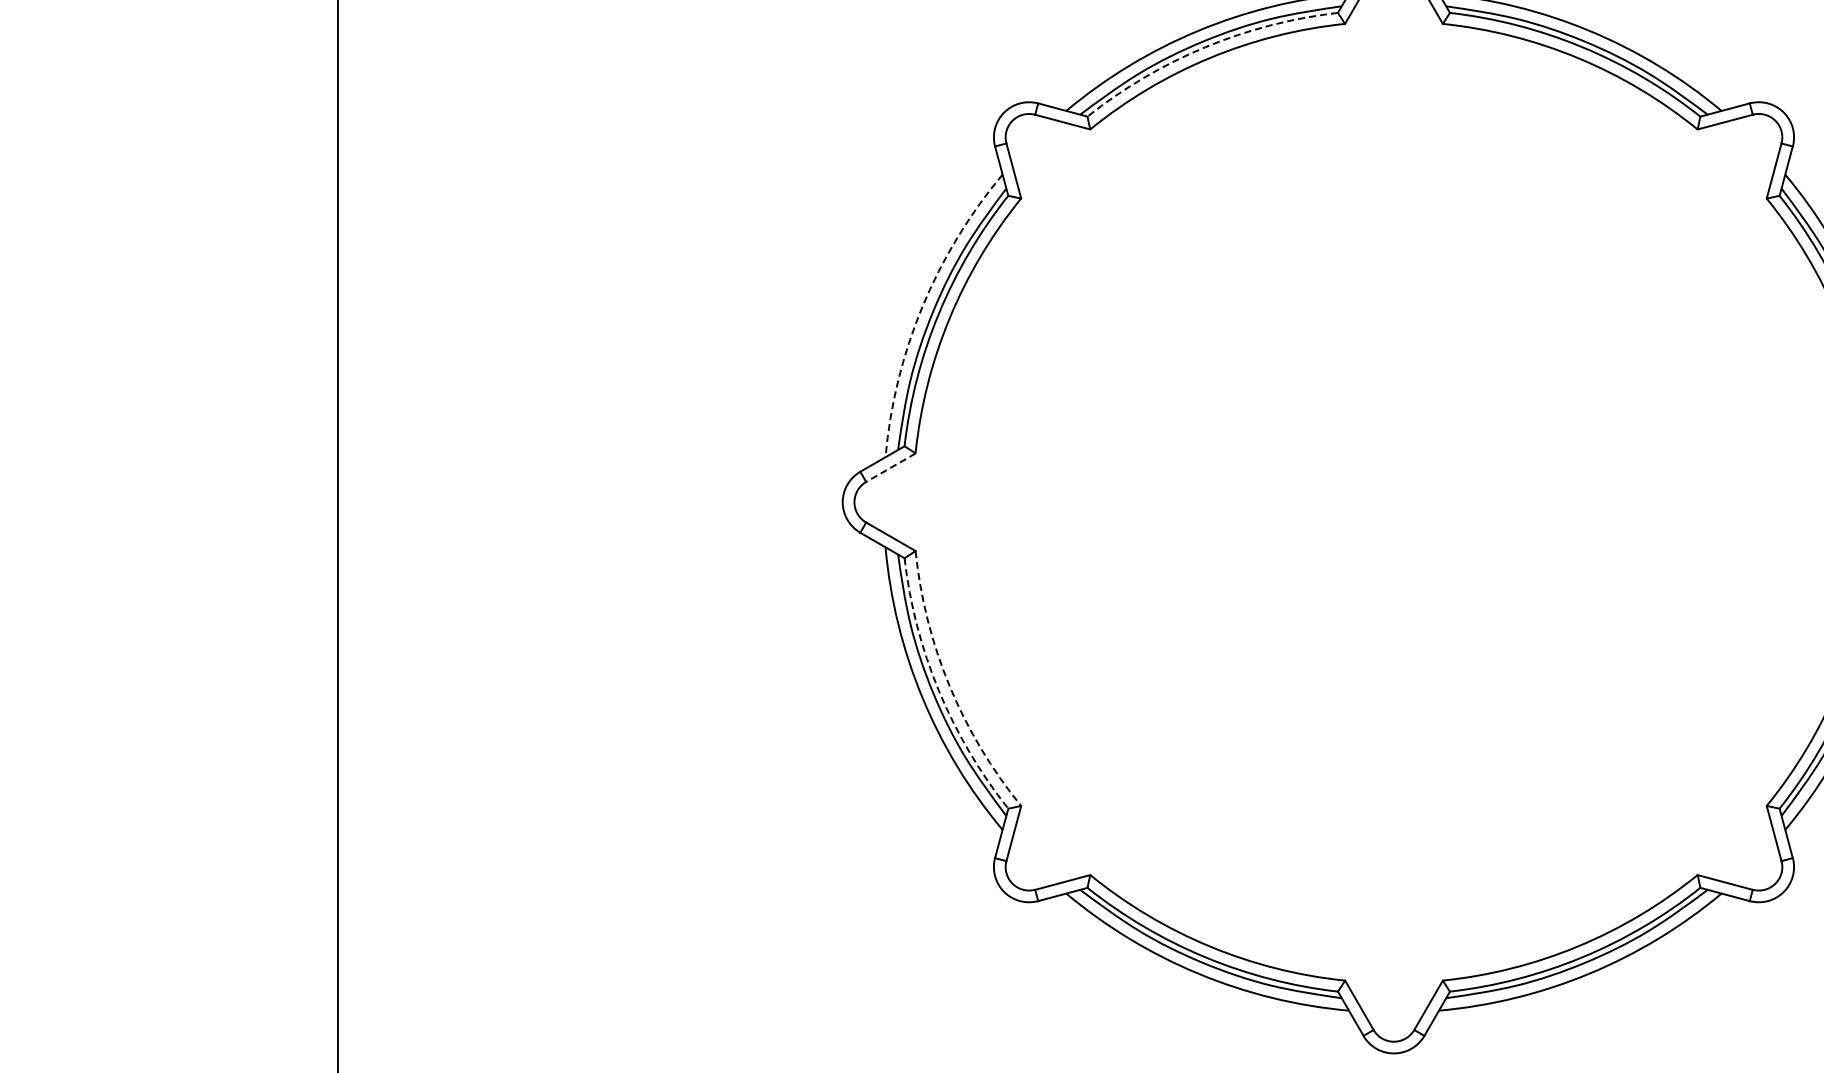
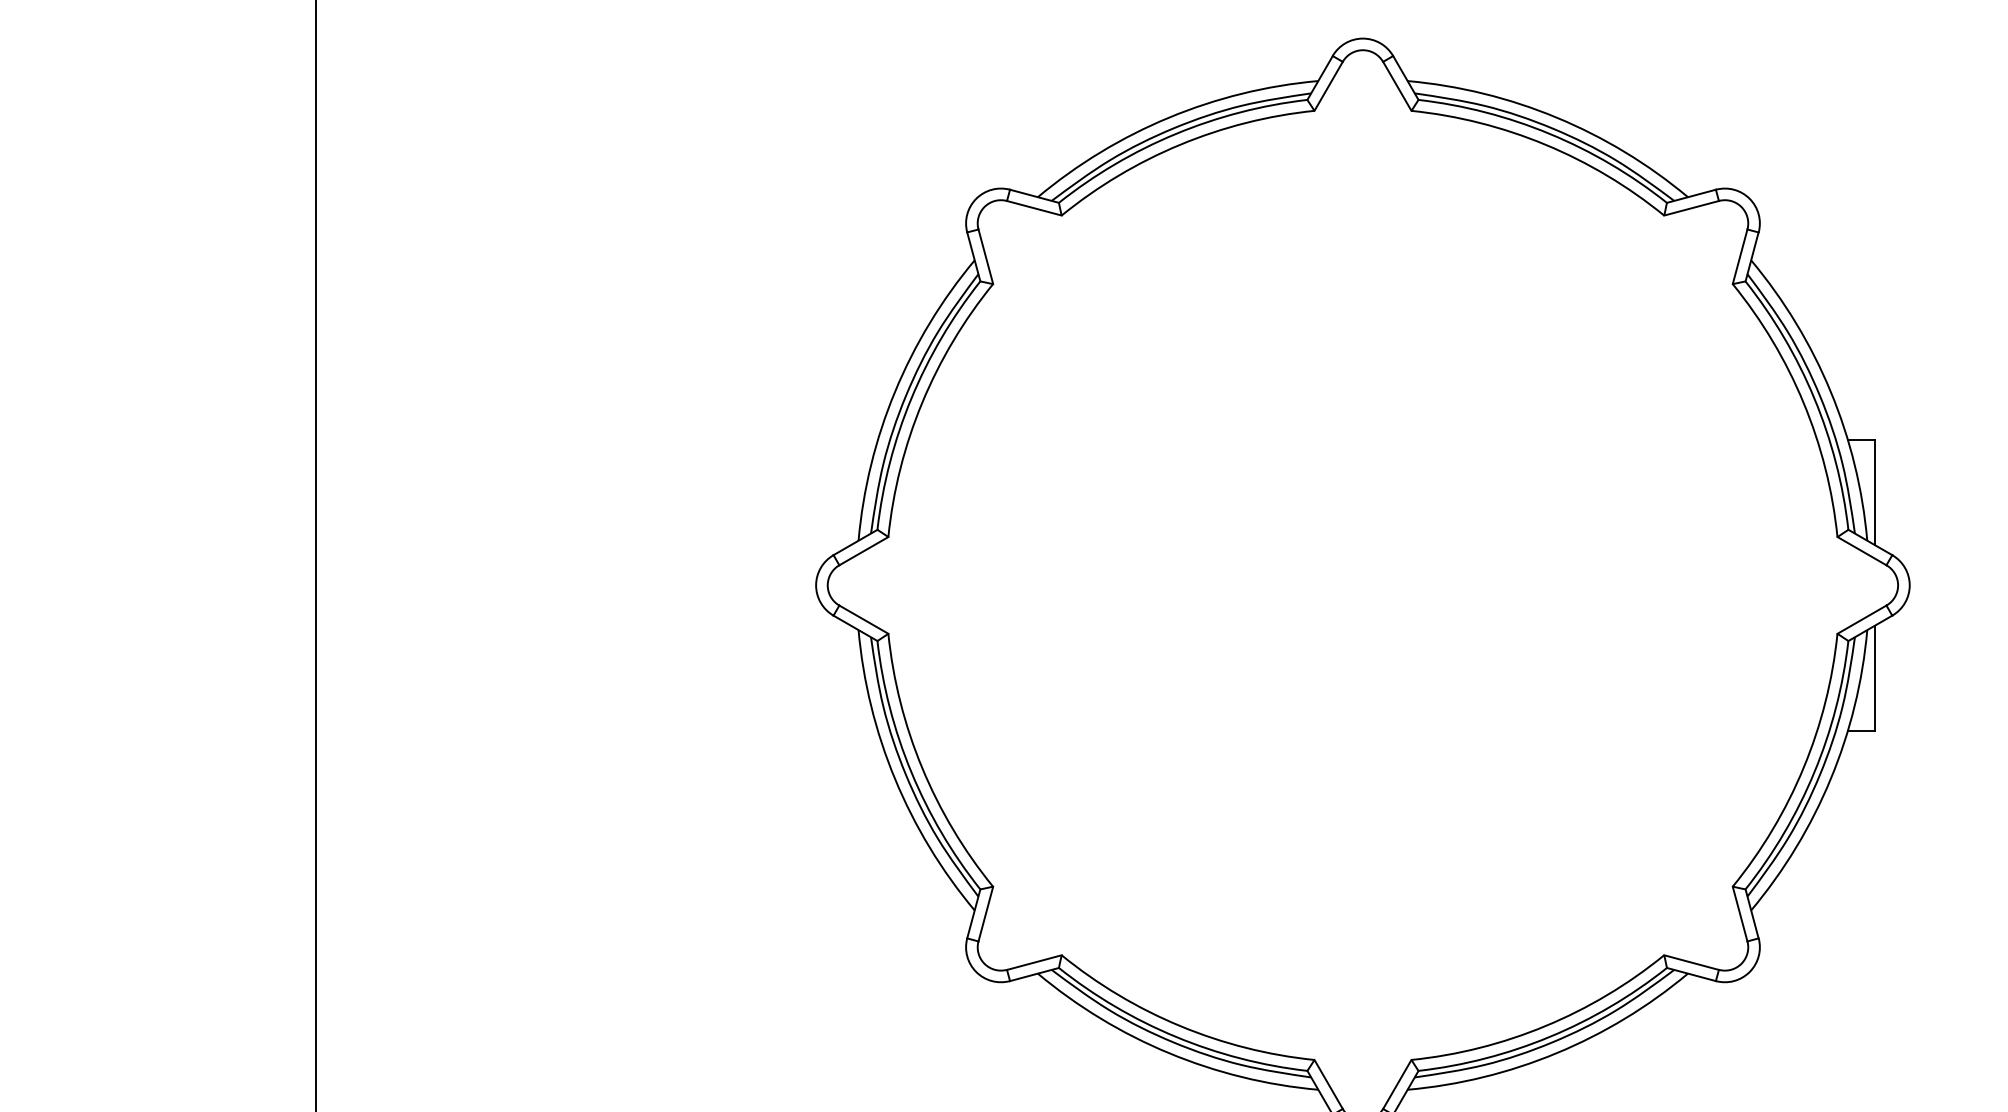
arc: (1205, 46) -> (1175, 133), dashed -> solid
arc: (922, 306) -> (895, 391), dashed -> solid
line: (890, 468) -> (863, 551), dashed -> solid
arc: (949, 685) -> (922, 767), dashed -> solid
arc: (938, 690) -> (911, 772), dashed -> solid

